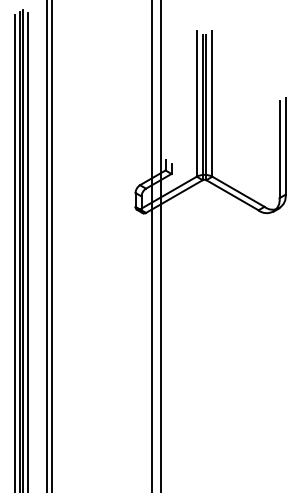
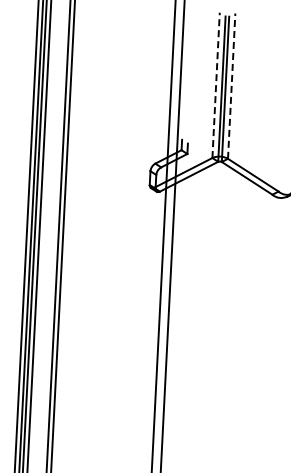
line: (196, 103) -> (215, 84), solid -> dashed
line: (212, 103) -> (231, 85), solid -> dashed

